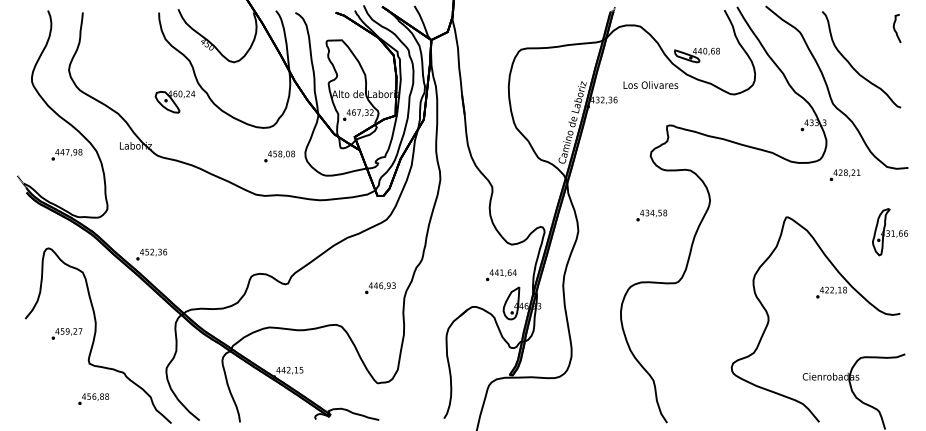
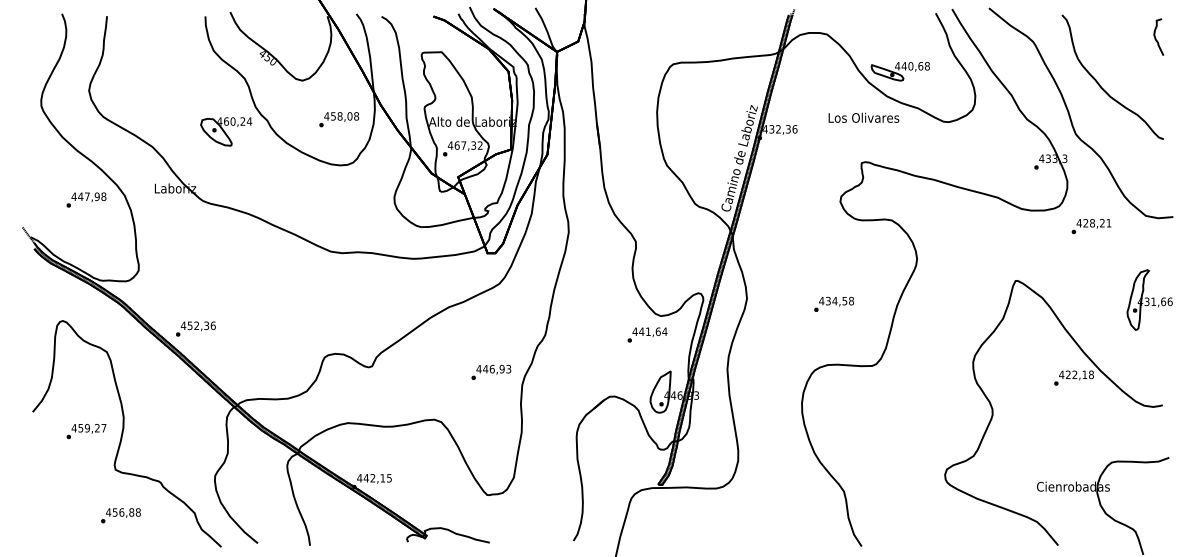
text: (650, 84) -> (863, 117), moved
text: (279, 156) -> (339, 119), moved
text: (651, 215) -> (833, 304), moved
text: (501, 275) -> (647, 335), moved

